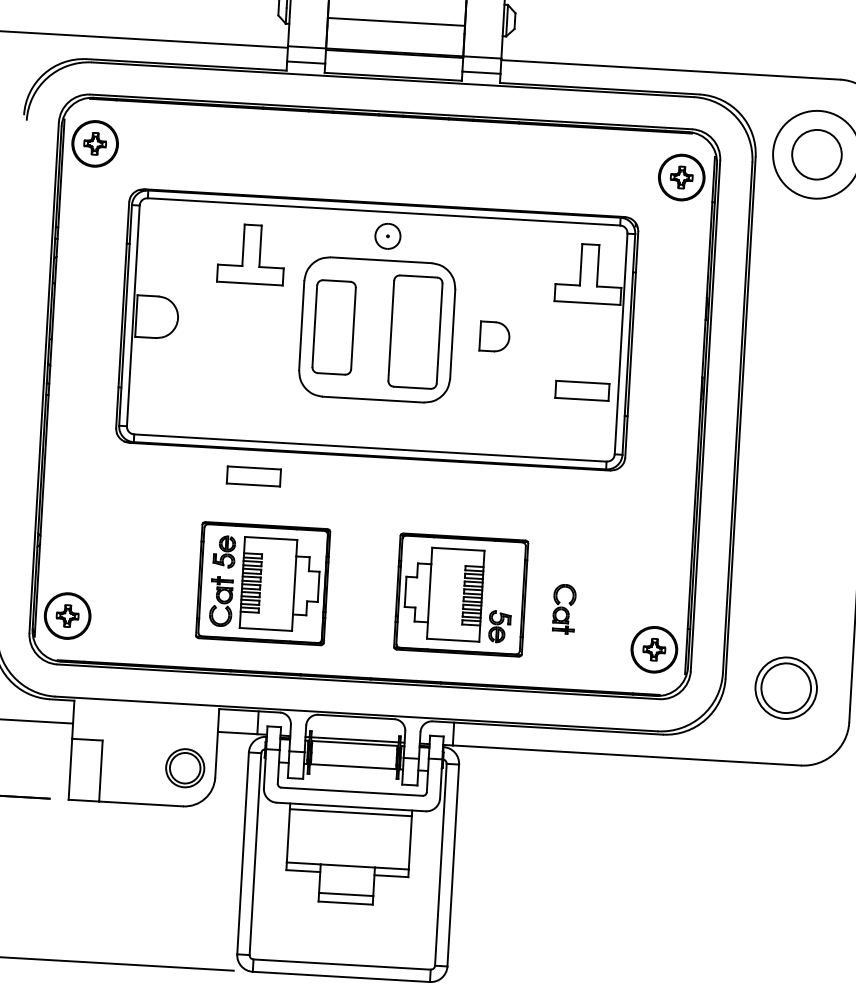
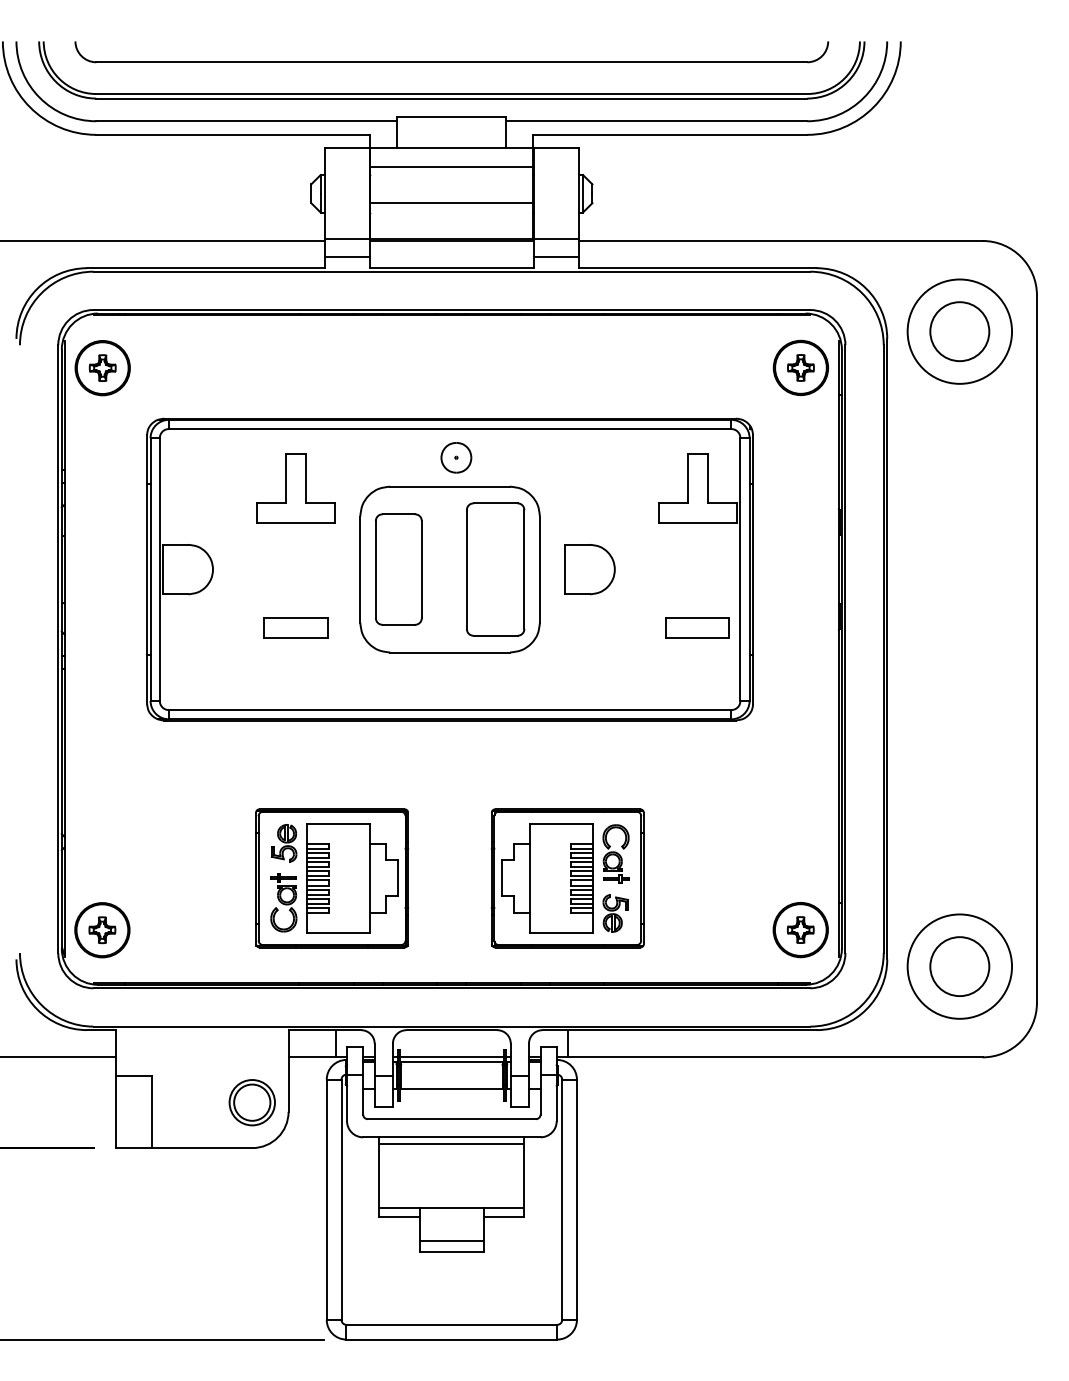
part: (494, 336) -> (589, 569), size x1.43
part: (253, 476) -> (295, 627), moved
part: (563, 608) -> (615, 853), moved
circle: (785, 688) -> (959, 966), size x1.43

